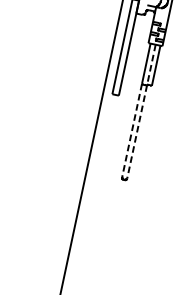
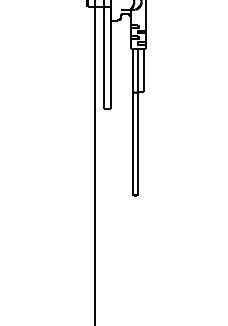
line: (141, 112) -> (138, 121), dashed -> solid
line: (131, 130) -> (132, 142), dashed -> solid

